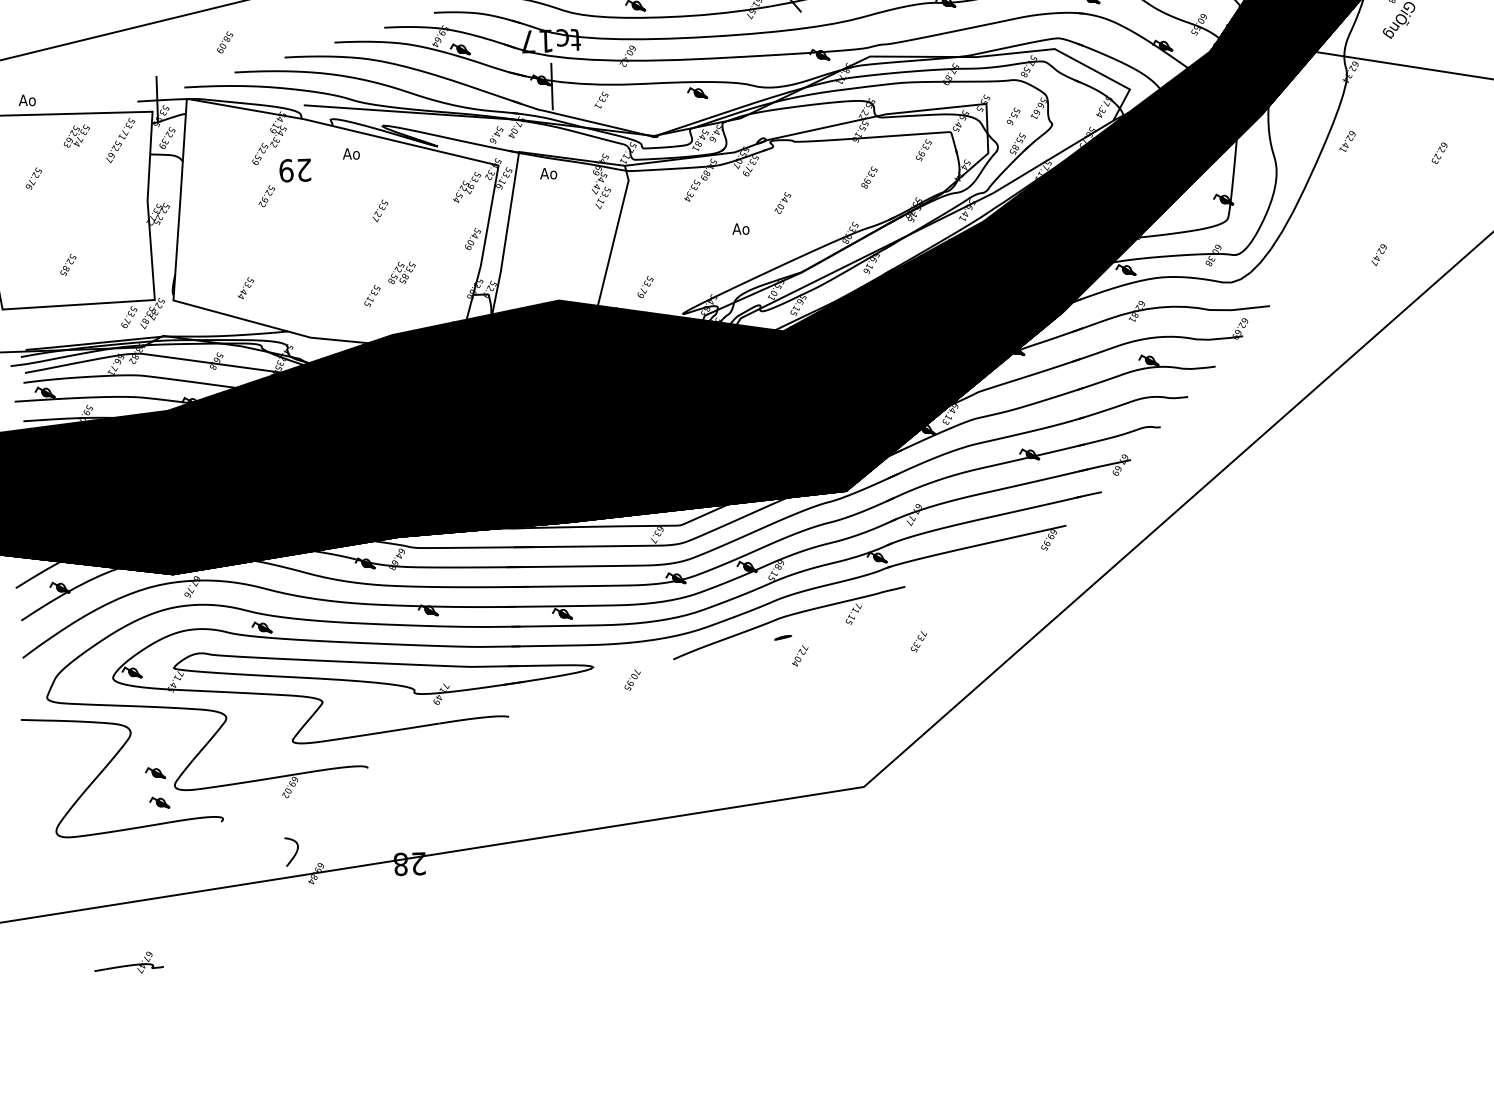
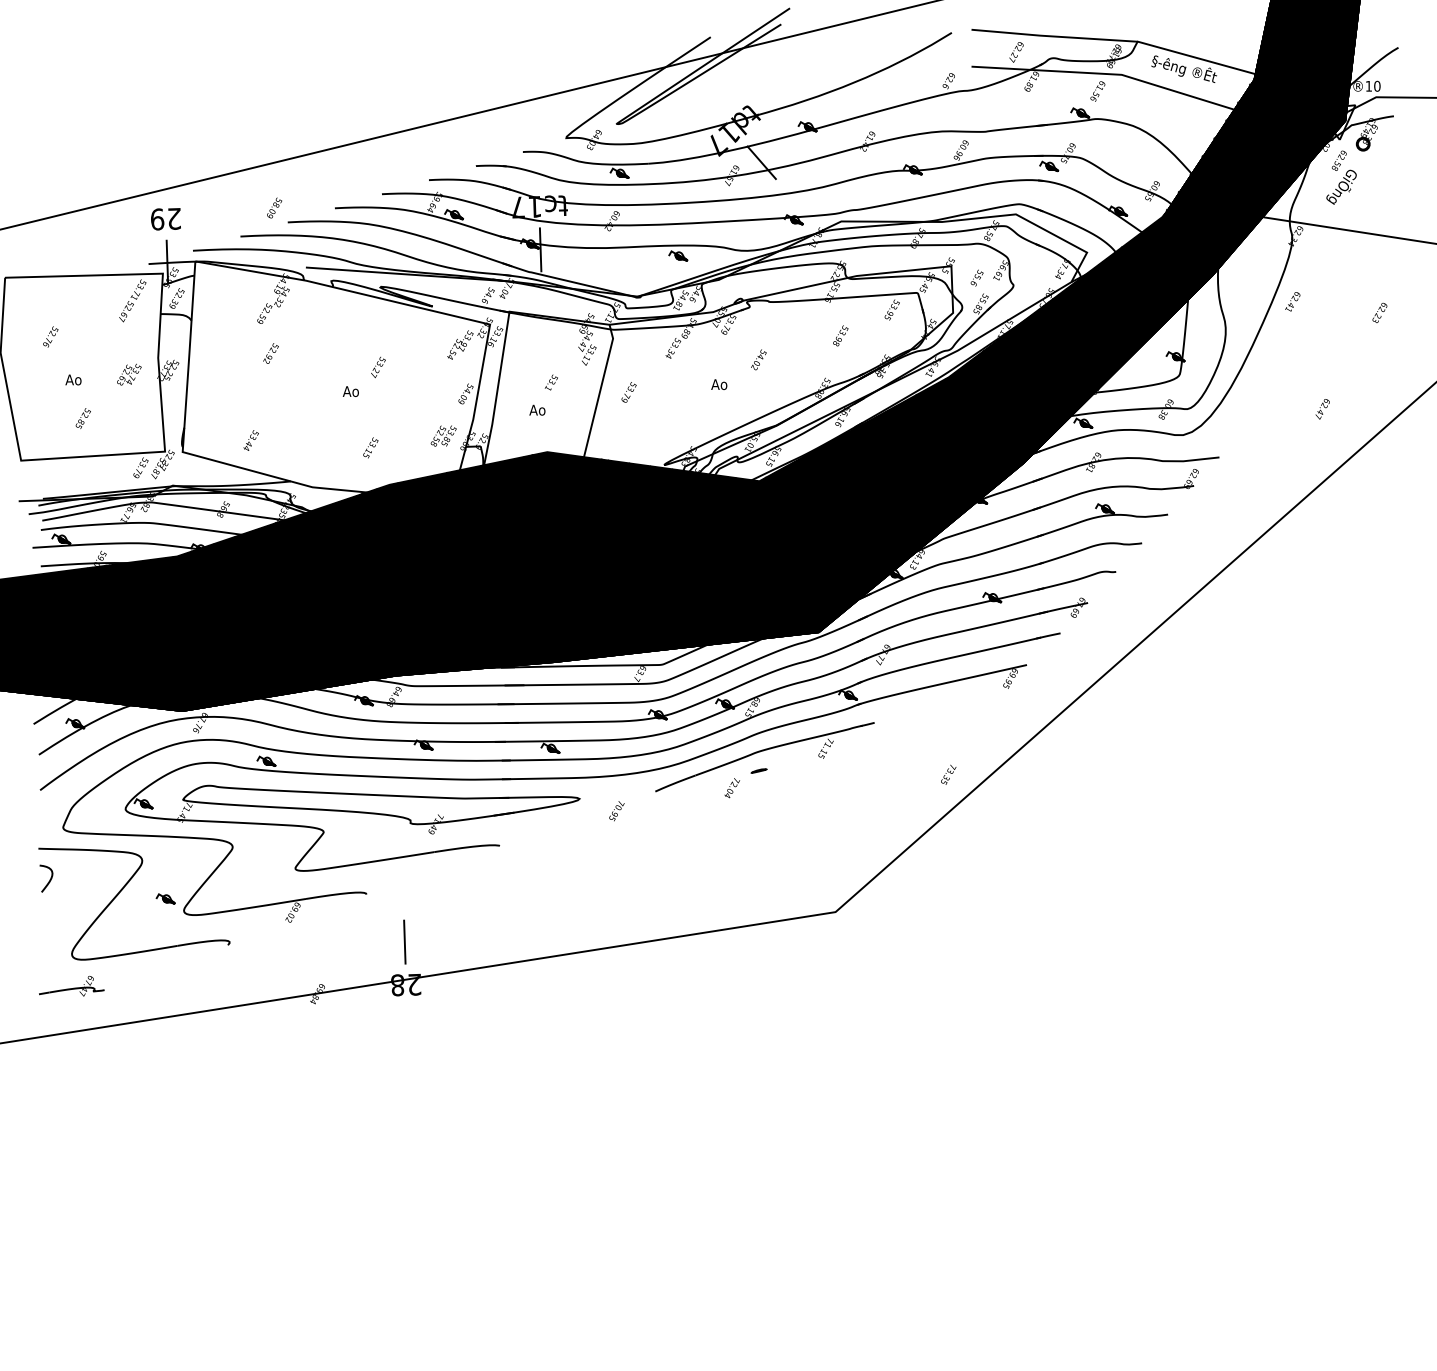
text: (225, 41) -> (274, 207), moved
text: (27, 99) -> (73, 379), moved
text: (600, 99) -> (550, 382), moved
text: (77, 135) -> (129, 374), moved
text: (350, 153) -> (350, 391), moved
text: (294, 170) -> (165, 219), moved
text: (548, 172) -> (537, 409), moved
text: (401, 272) -> (443, 435), moved
text: (644, 287) -> (628, 392), moved
text: (918, 641) -> (948, 774), moved
text: (799, 656) -> (731, 788), moved
part: (159, 802) -> (169, 926), removed
line: (408, 818) -> (404, 941), added
curve: (294, 852) -> (49, 879), moved
part: (128, 962) -> (71, 986), moved

